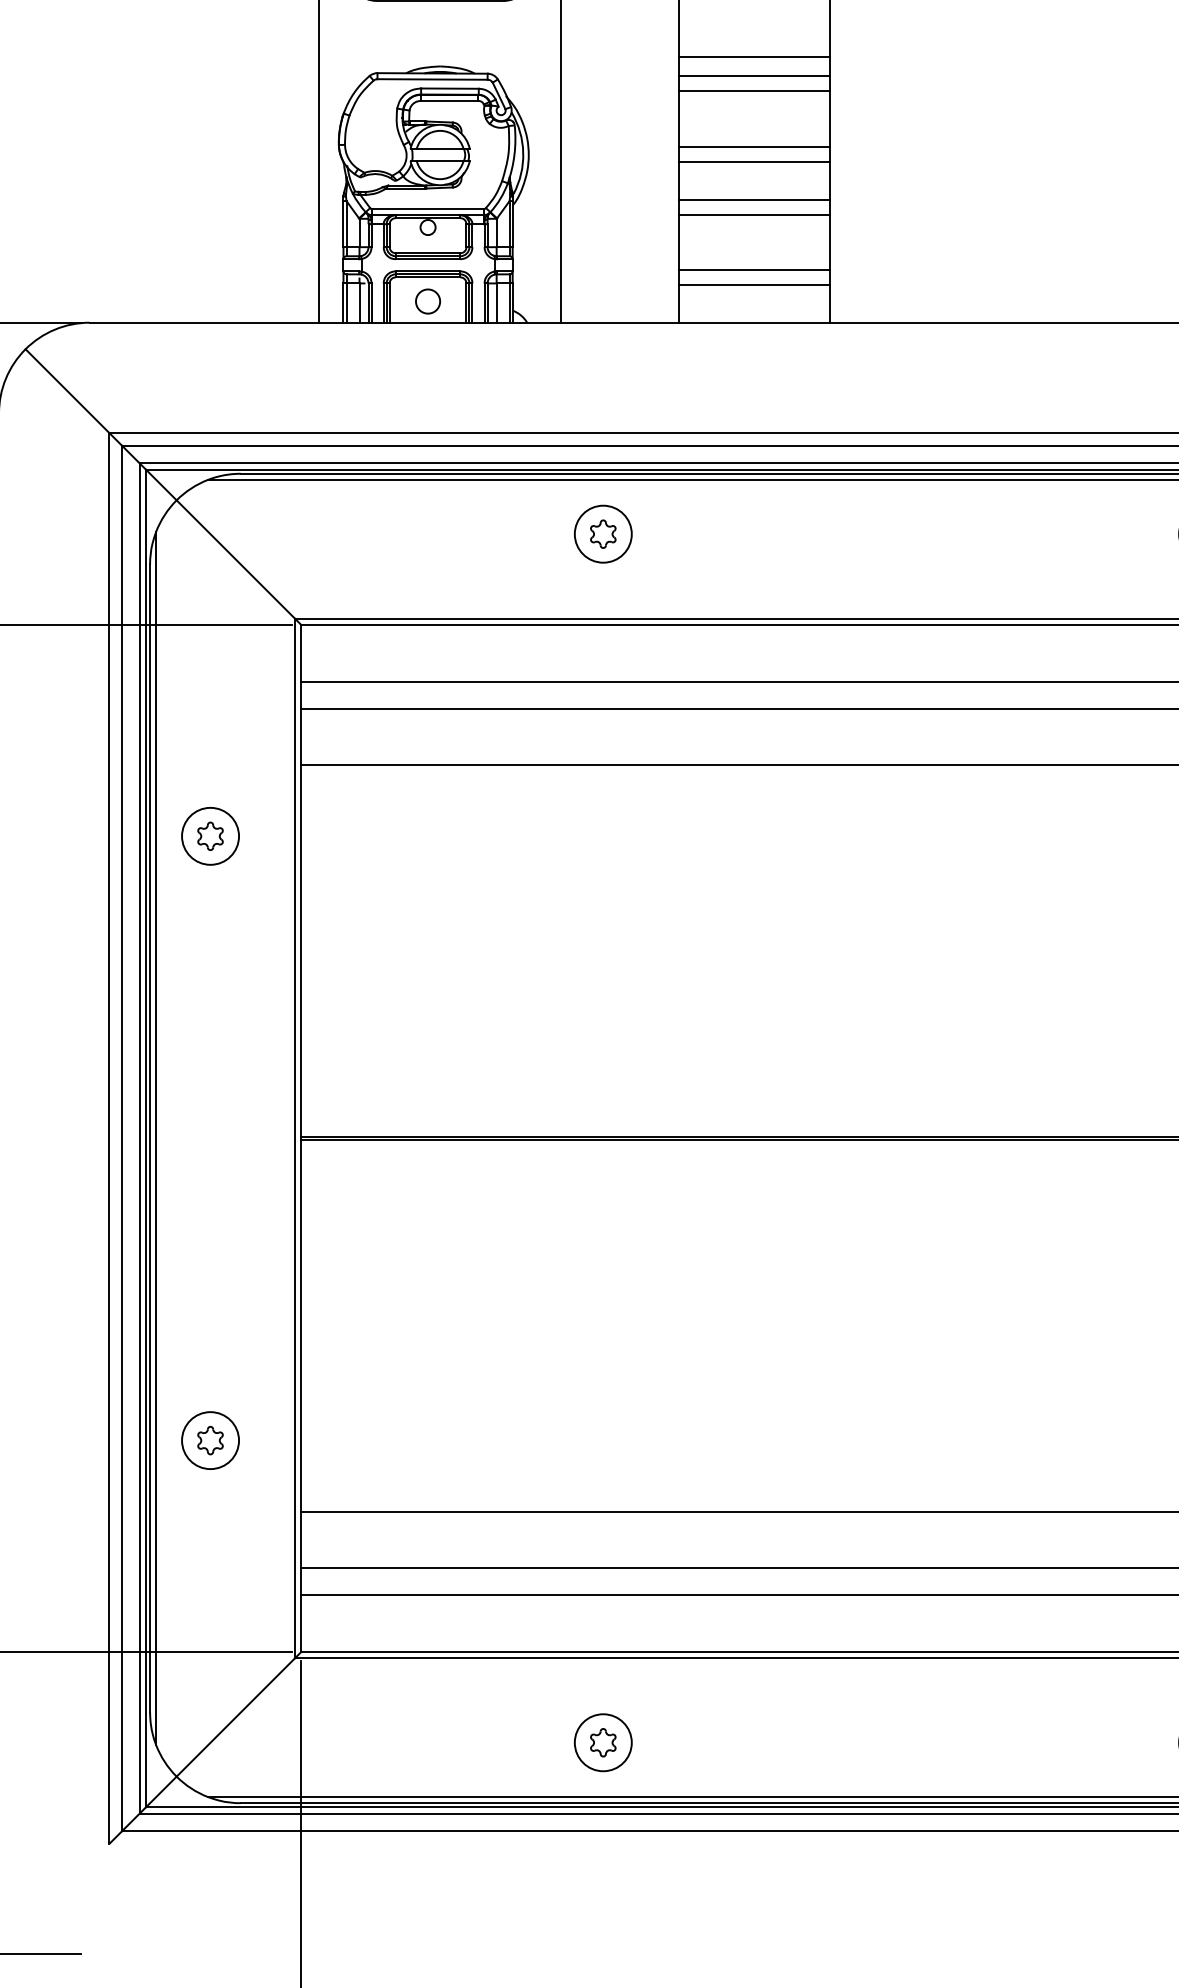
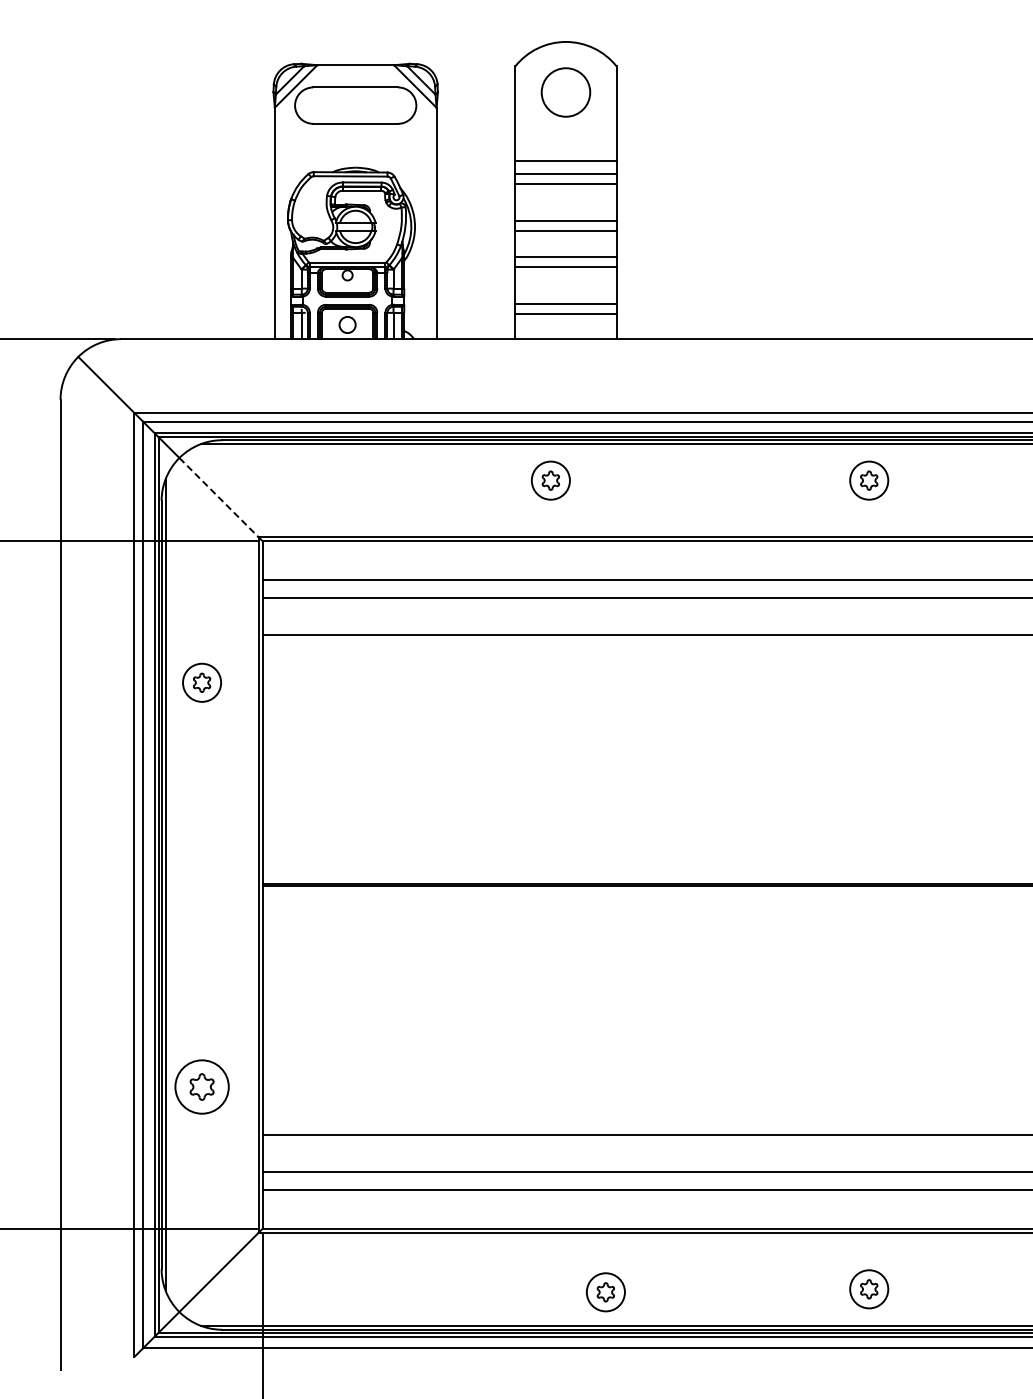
part: (602, 533) -> (550, 480), moved
line: (236, 559) -> (219, 497), solid -> dashed
part: (209, 1441) -> (201, 1087), size x1.4
part: (602, 1743) -> (605, 1292), moved

